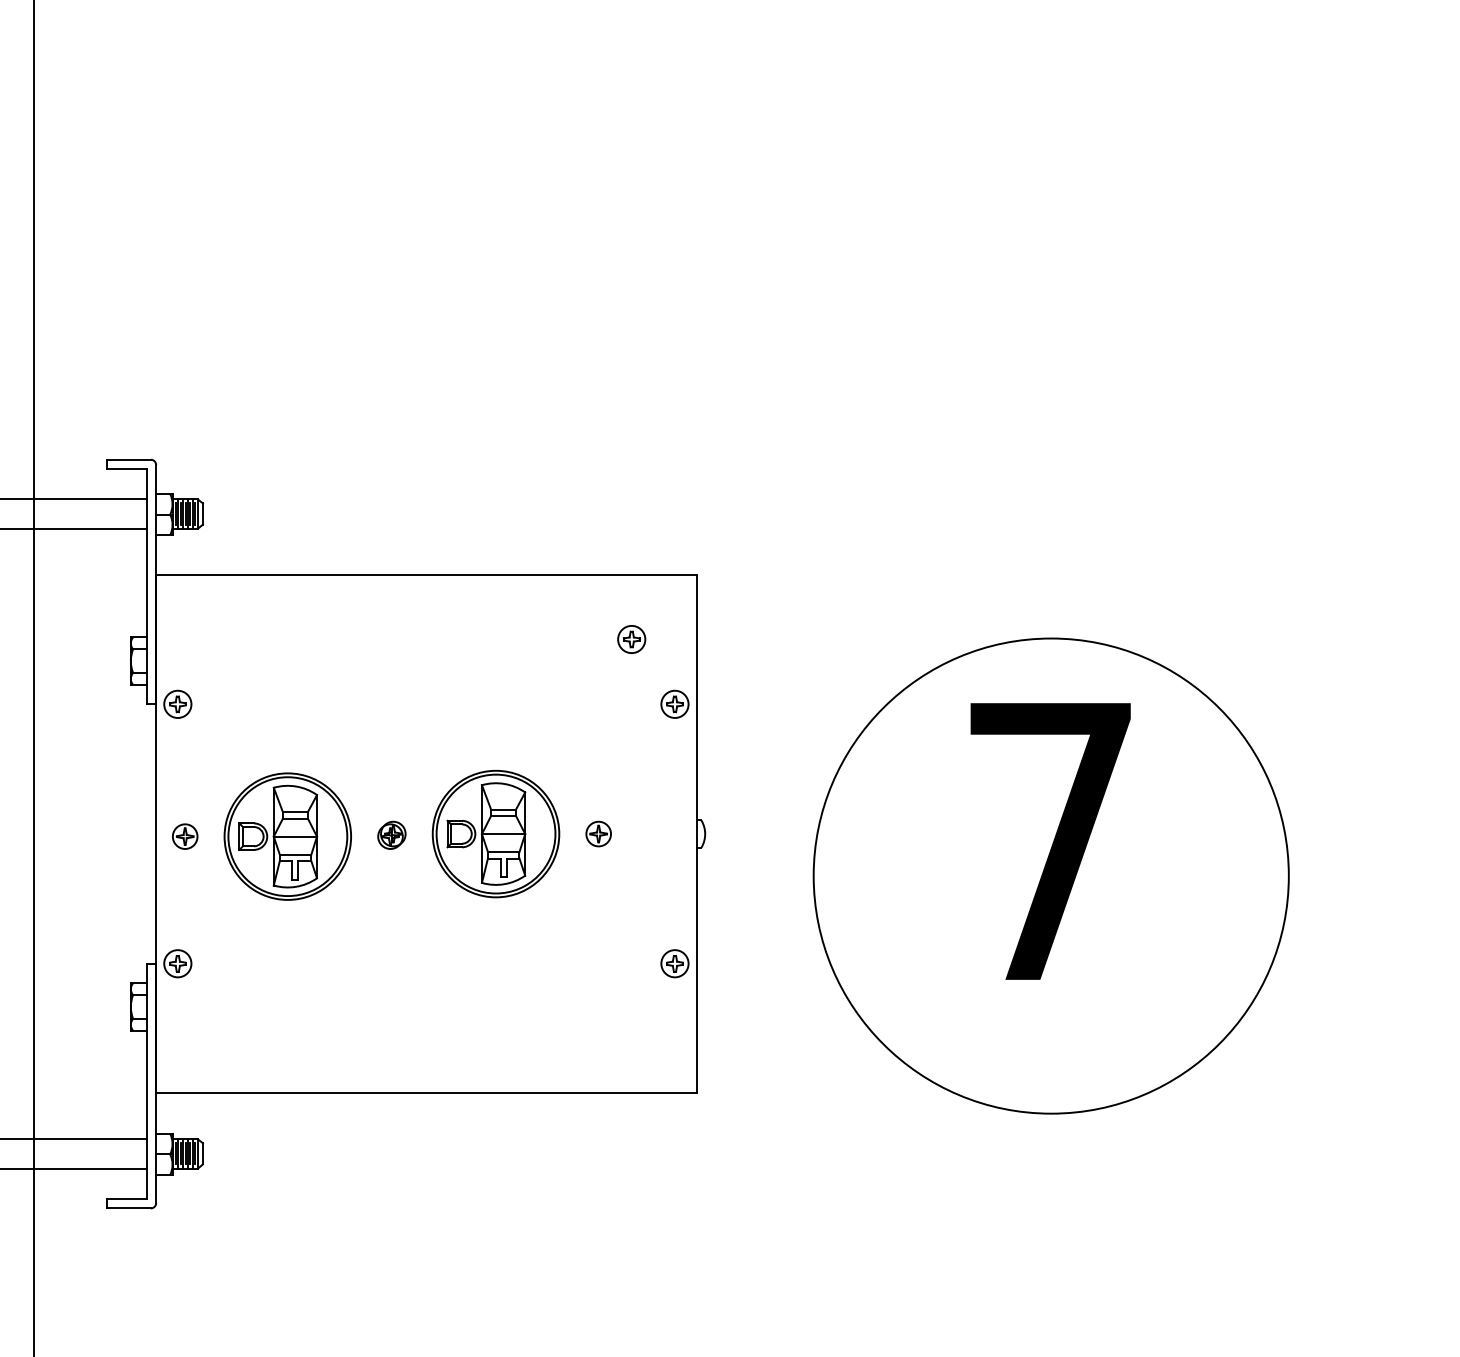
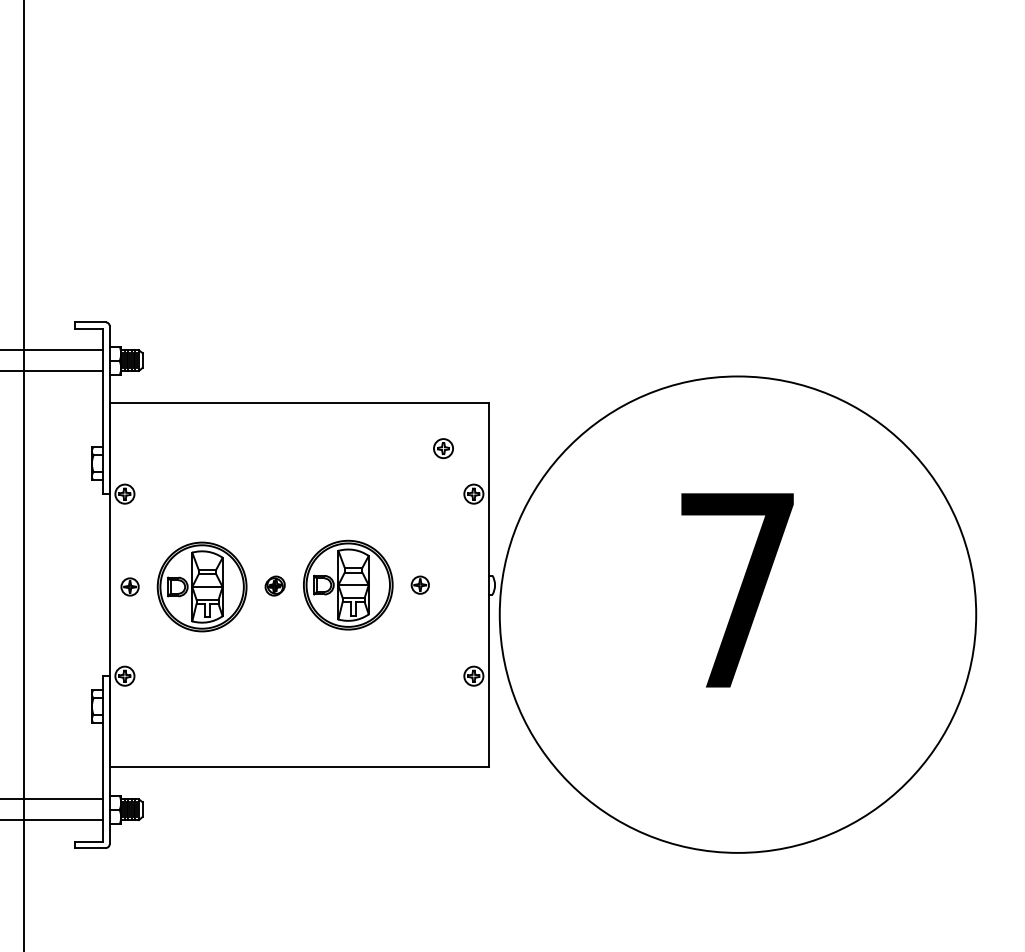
circle: (1050, 875) -> (737, 614), size x1.43

